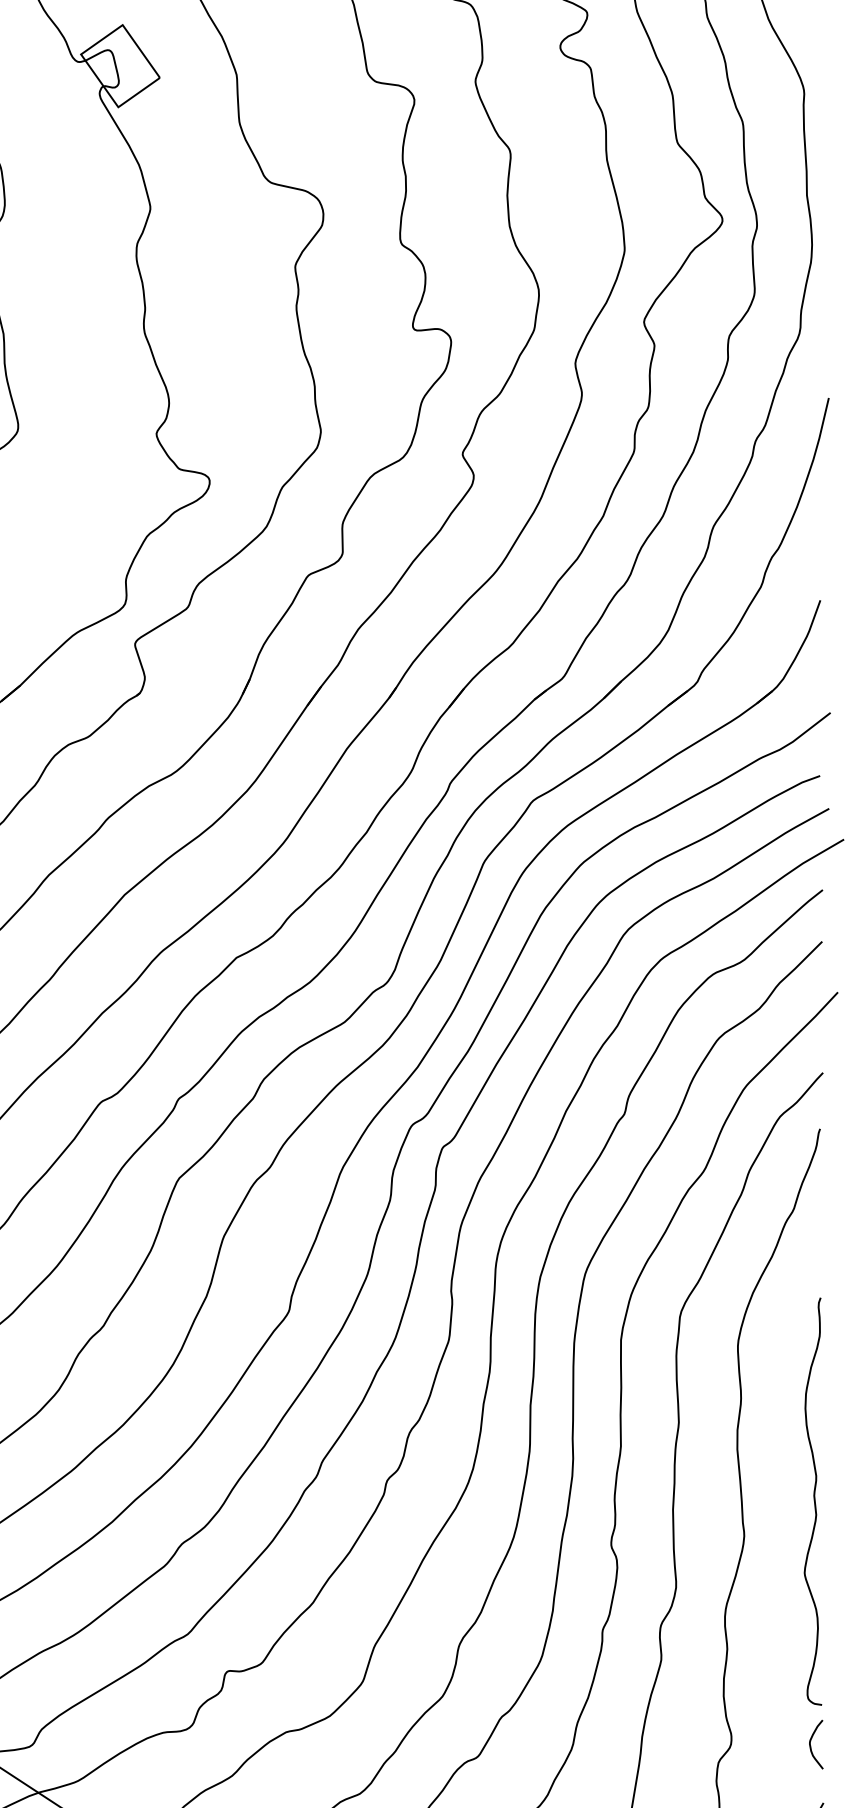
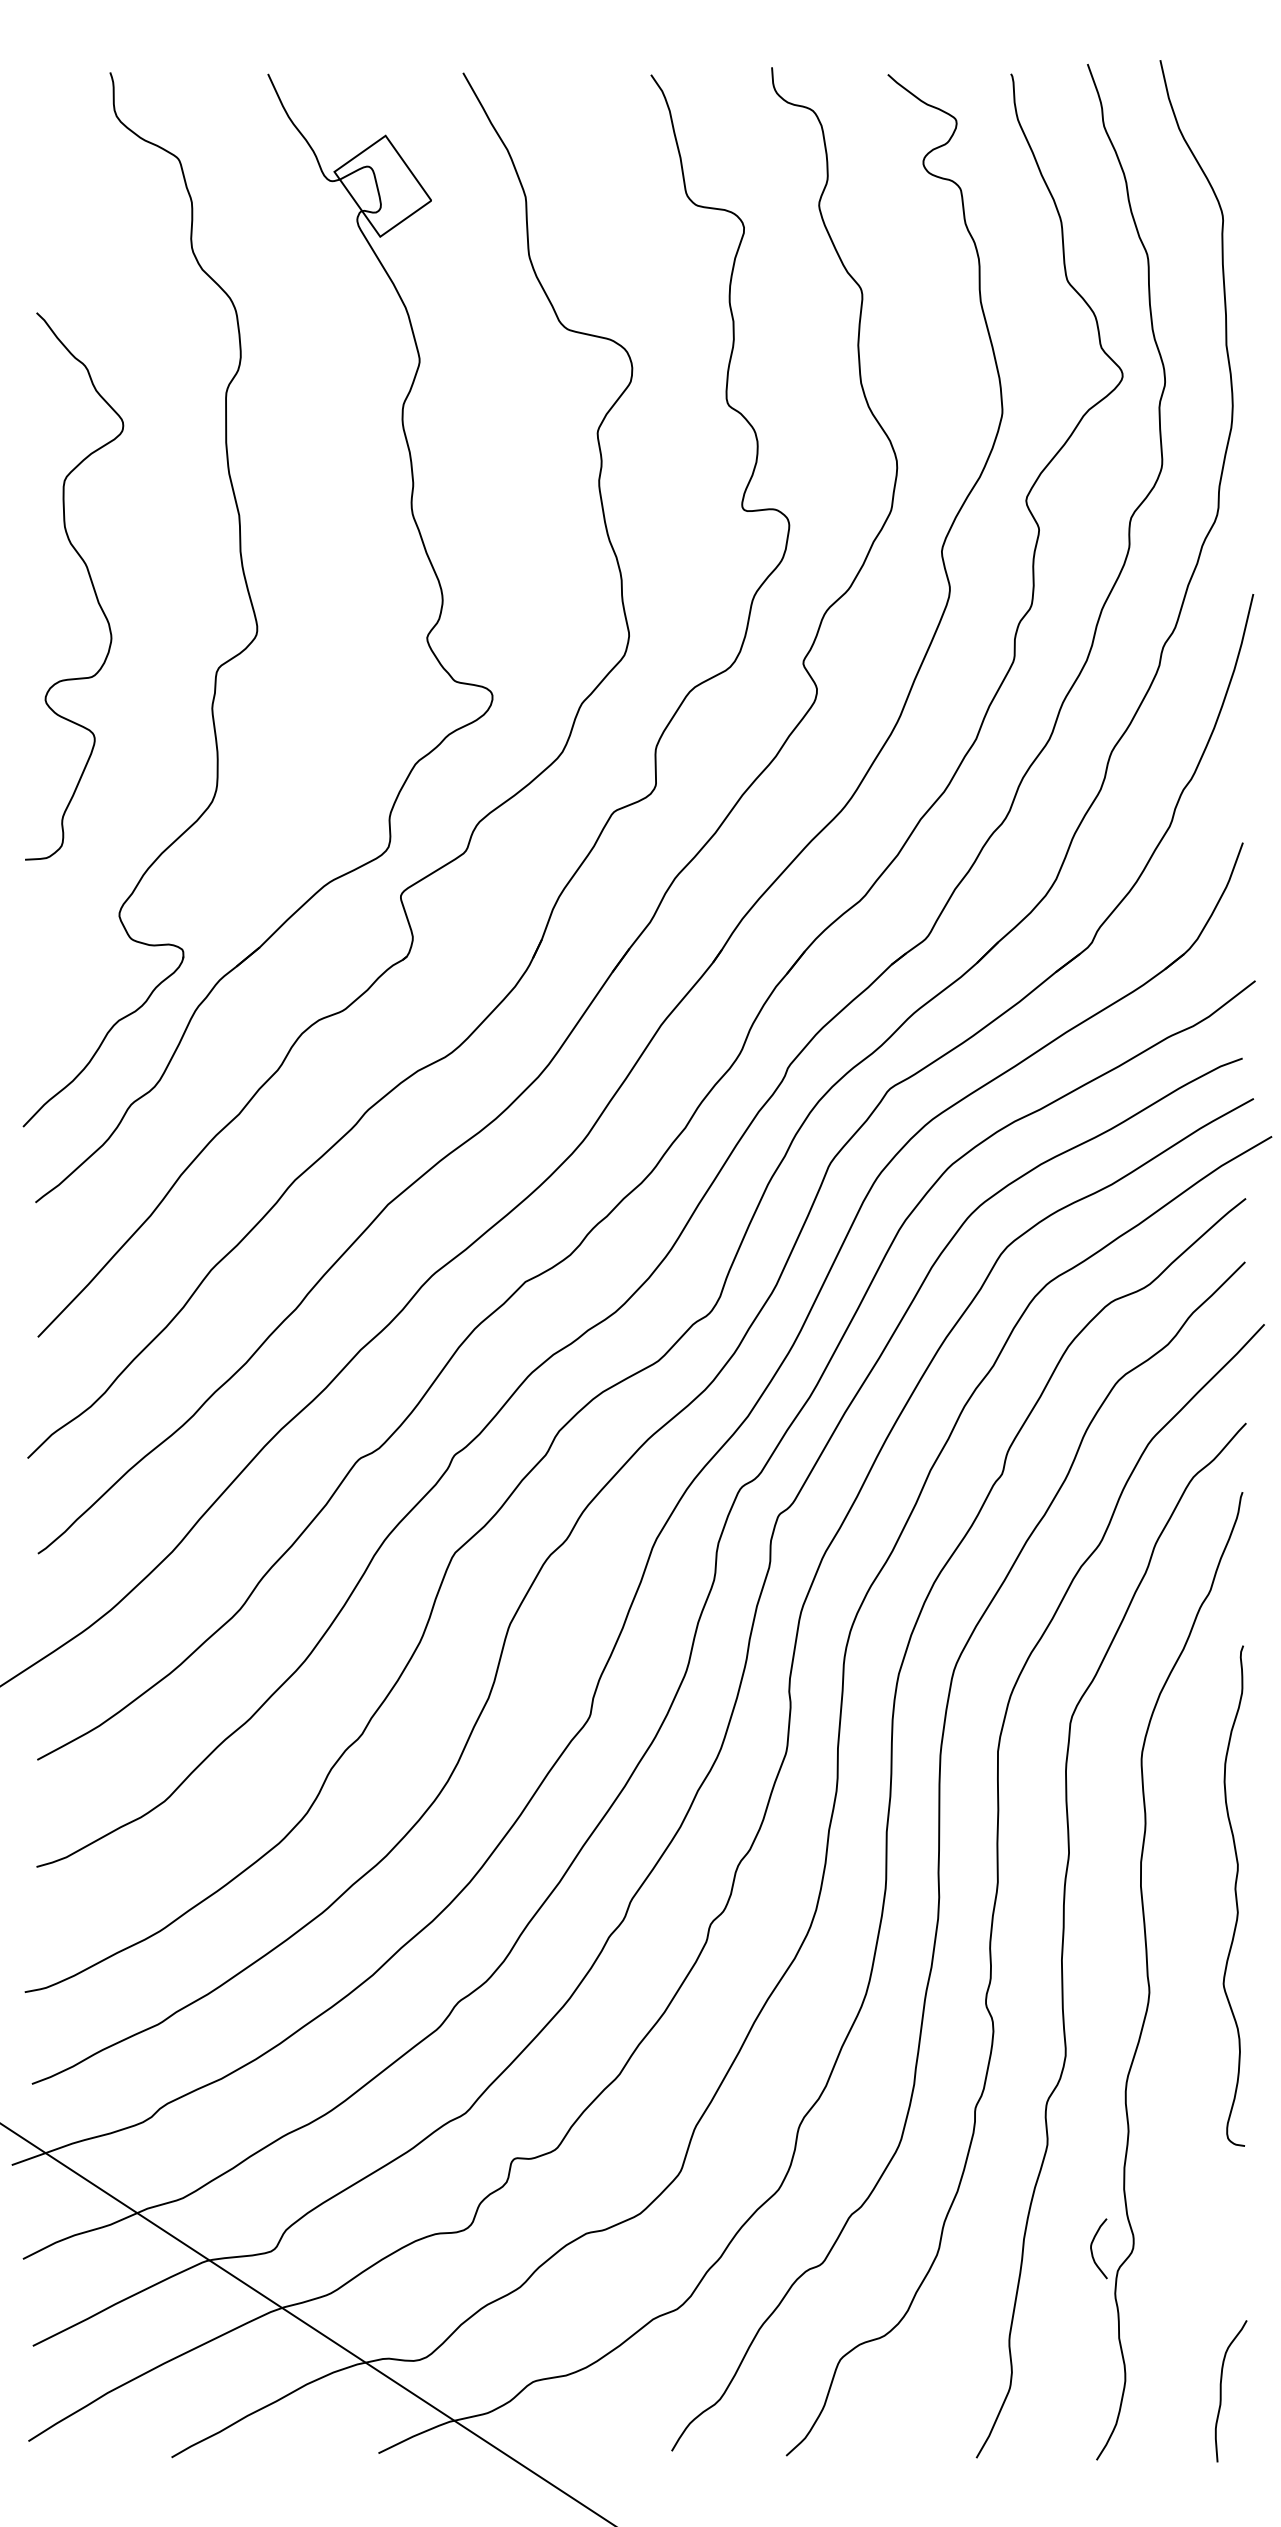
curve: (814, 1501) -> (1235, 1895), moved
curve: (811, 1745) -> (1092, 2249), moved

